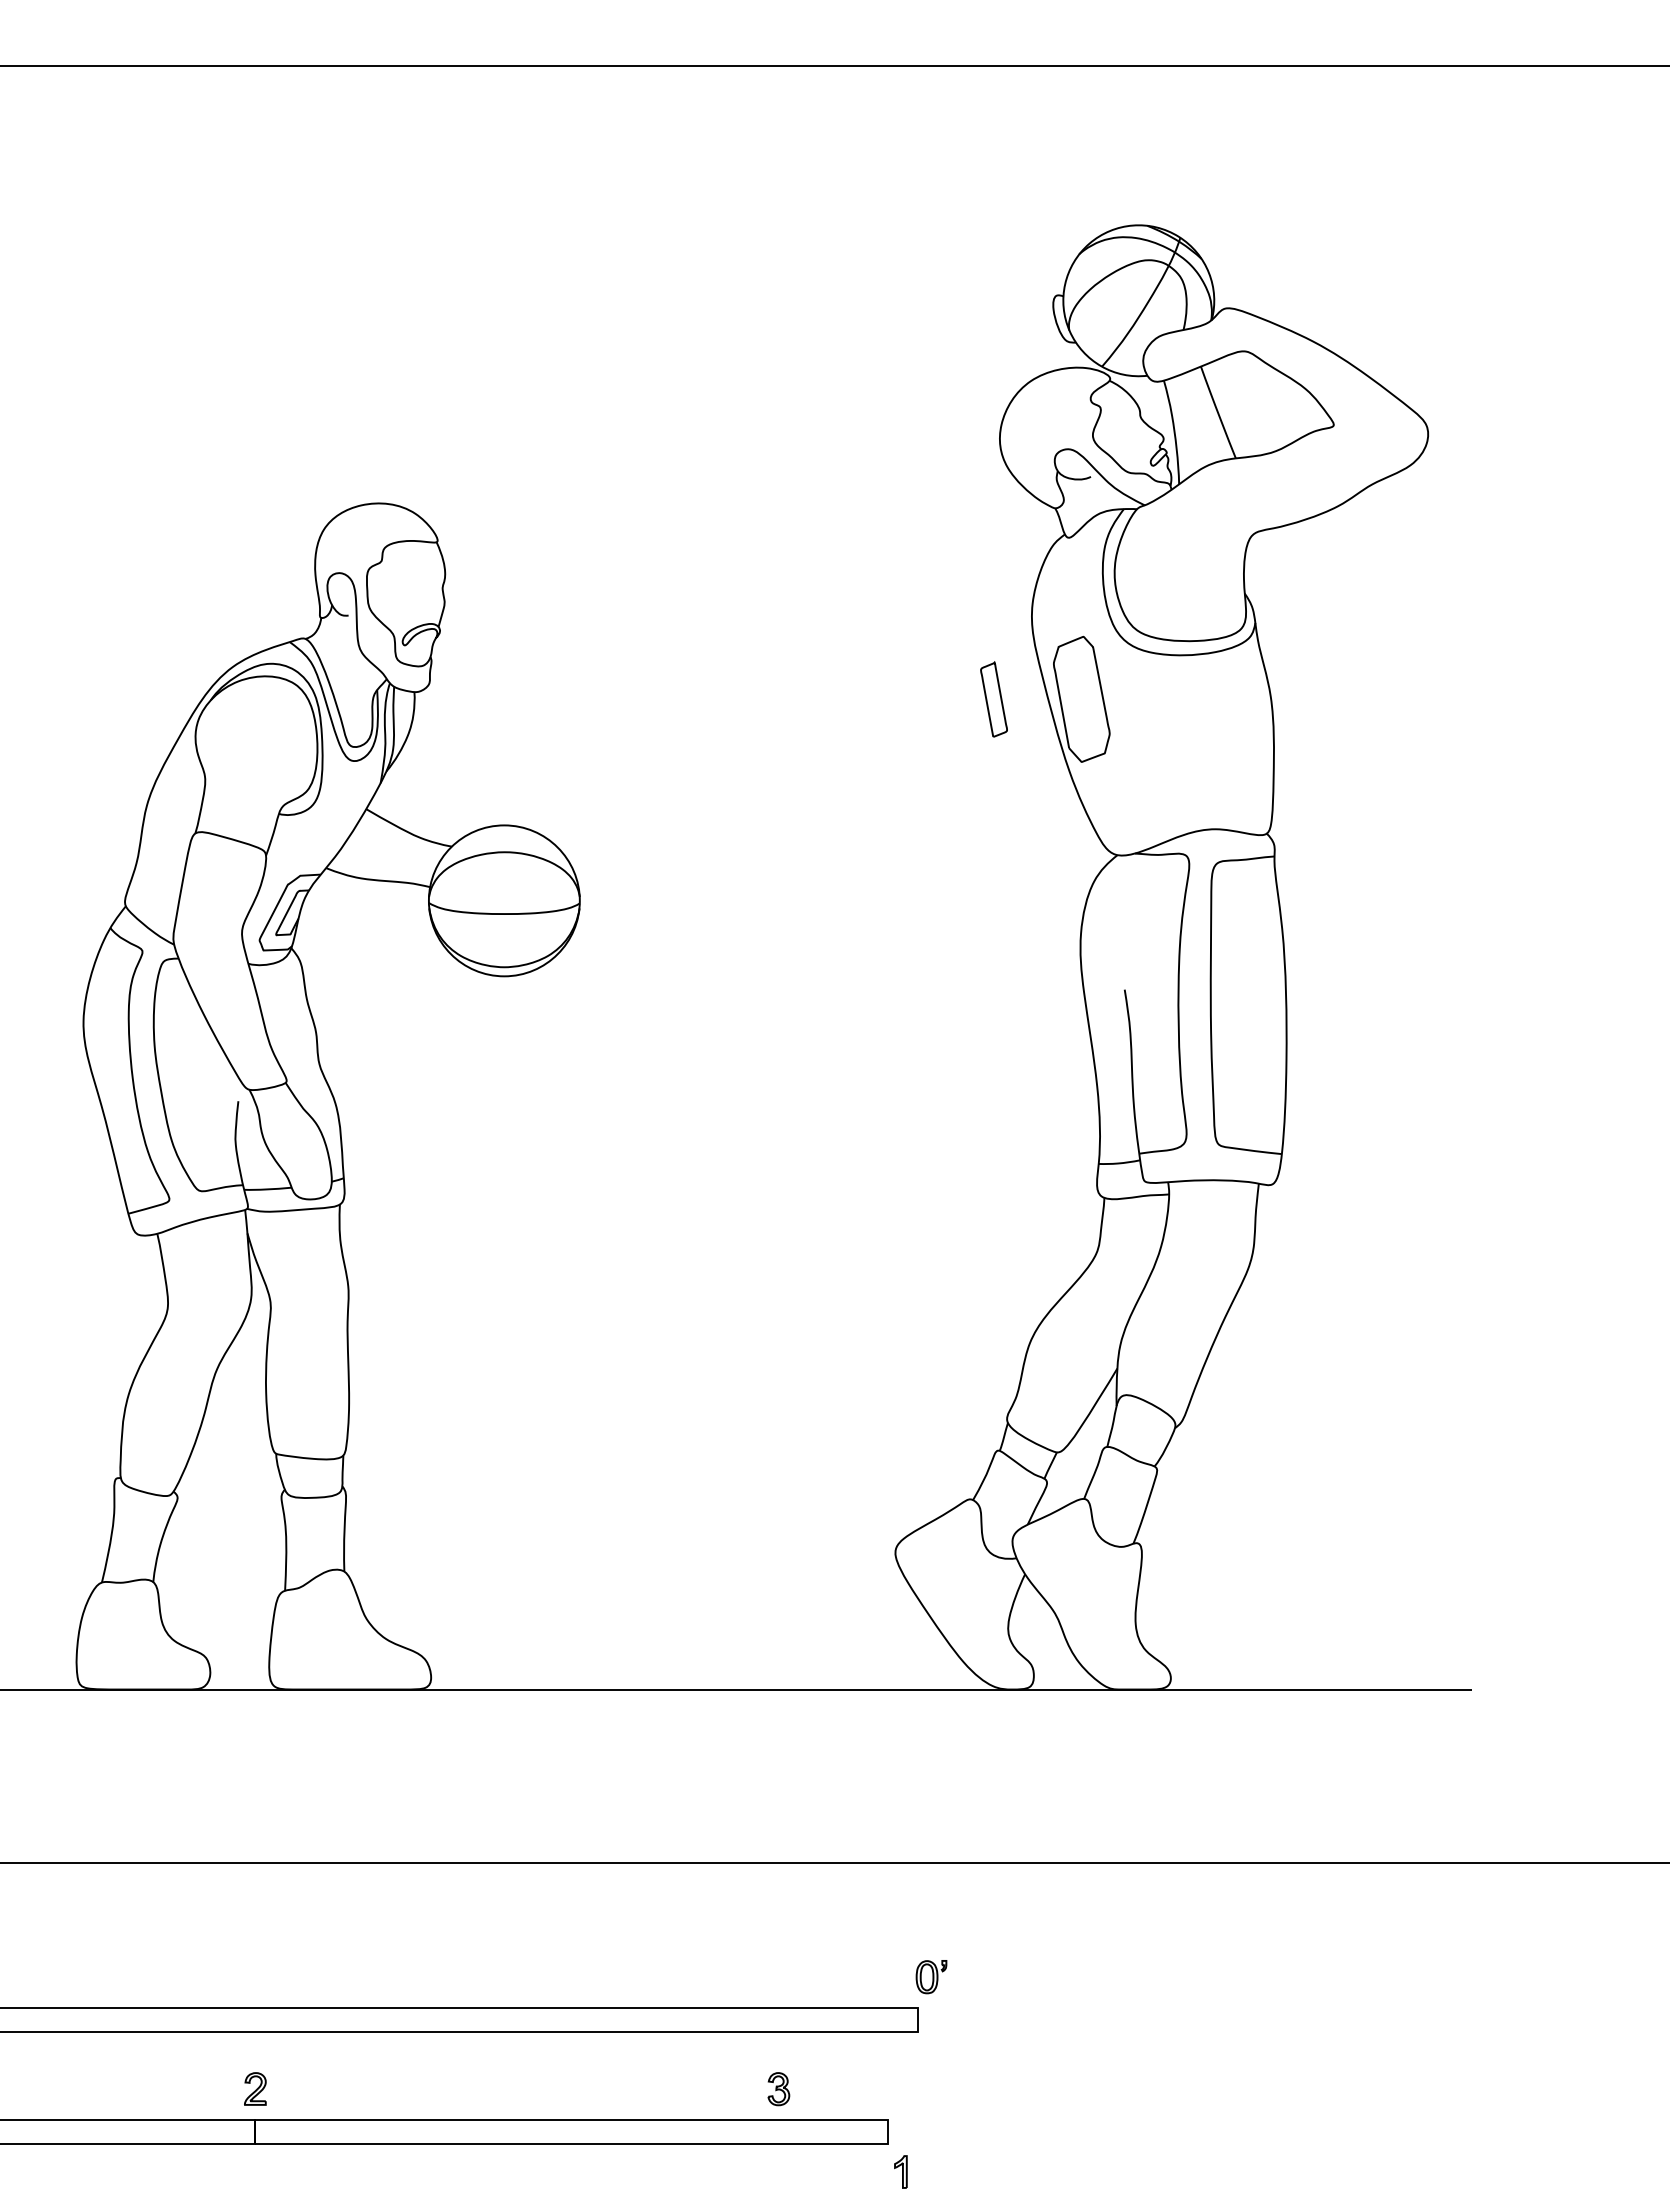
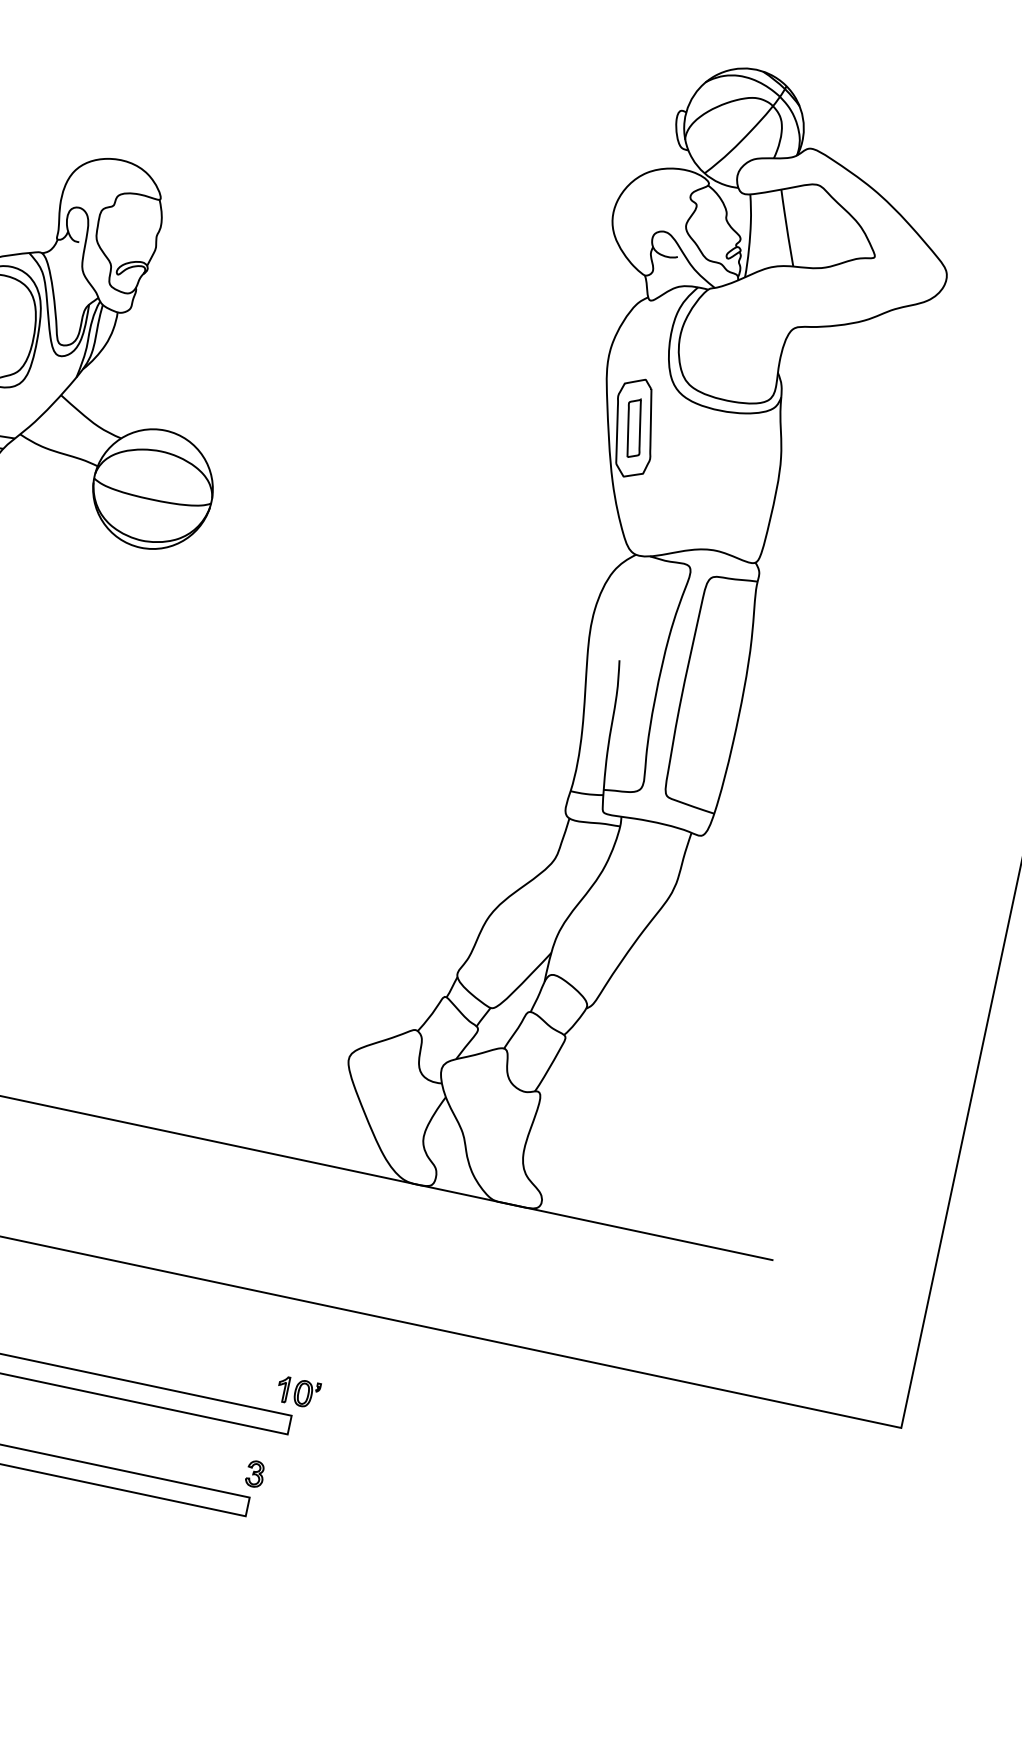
part: (993, 699) -> (633, 428), moved
part: (778, 2089) -> (255, 1474), moved
part: (900, 2171) -> (282, 1388), moved

